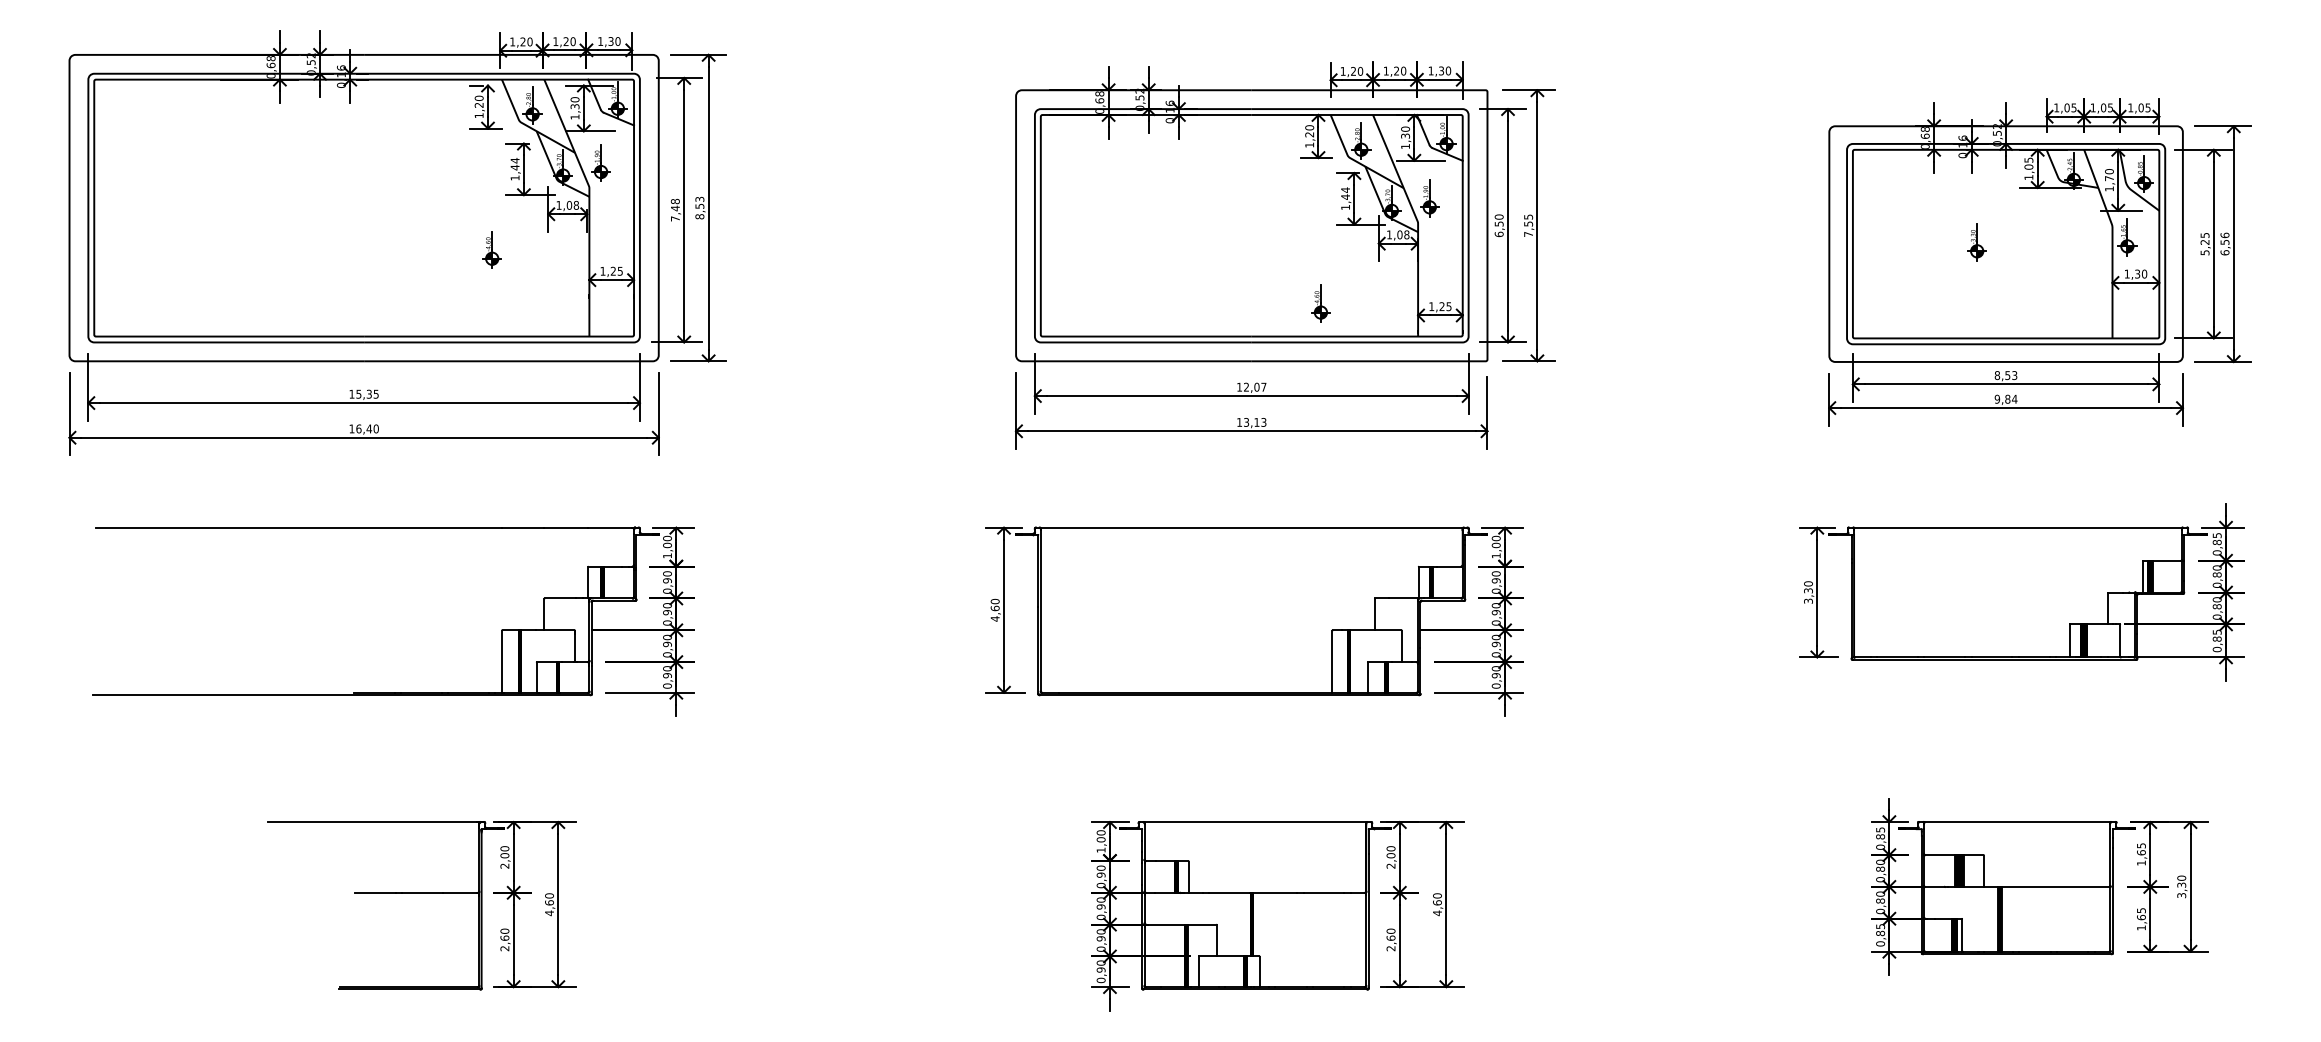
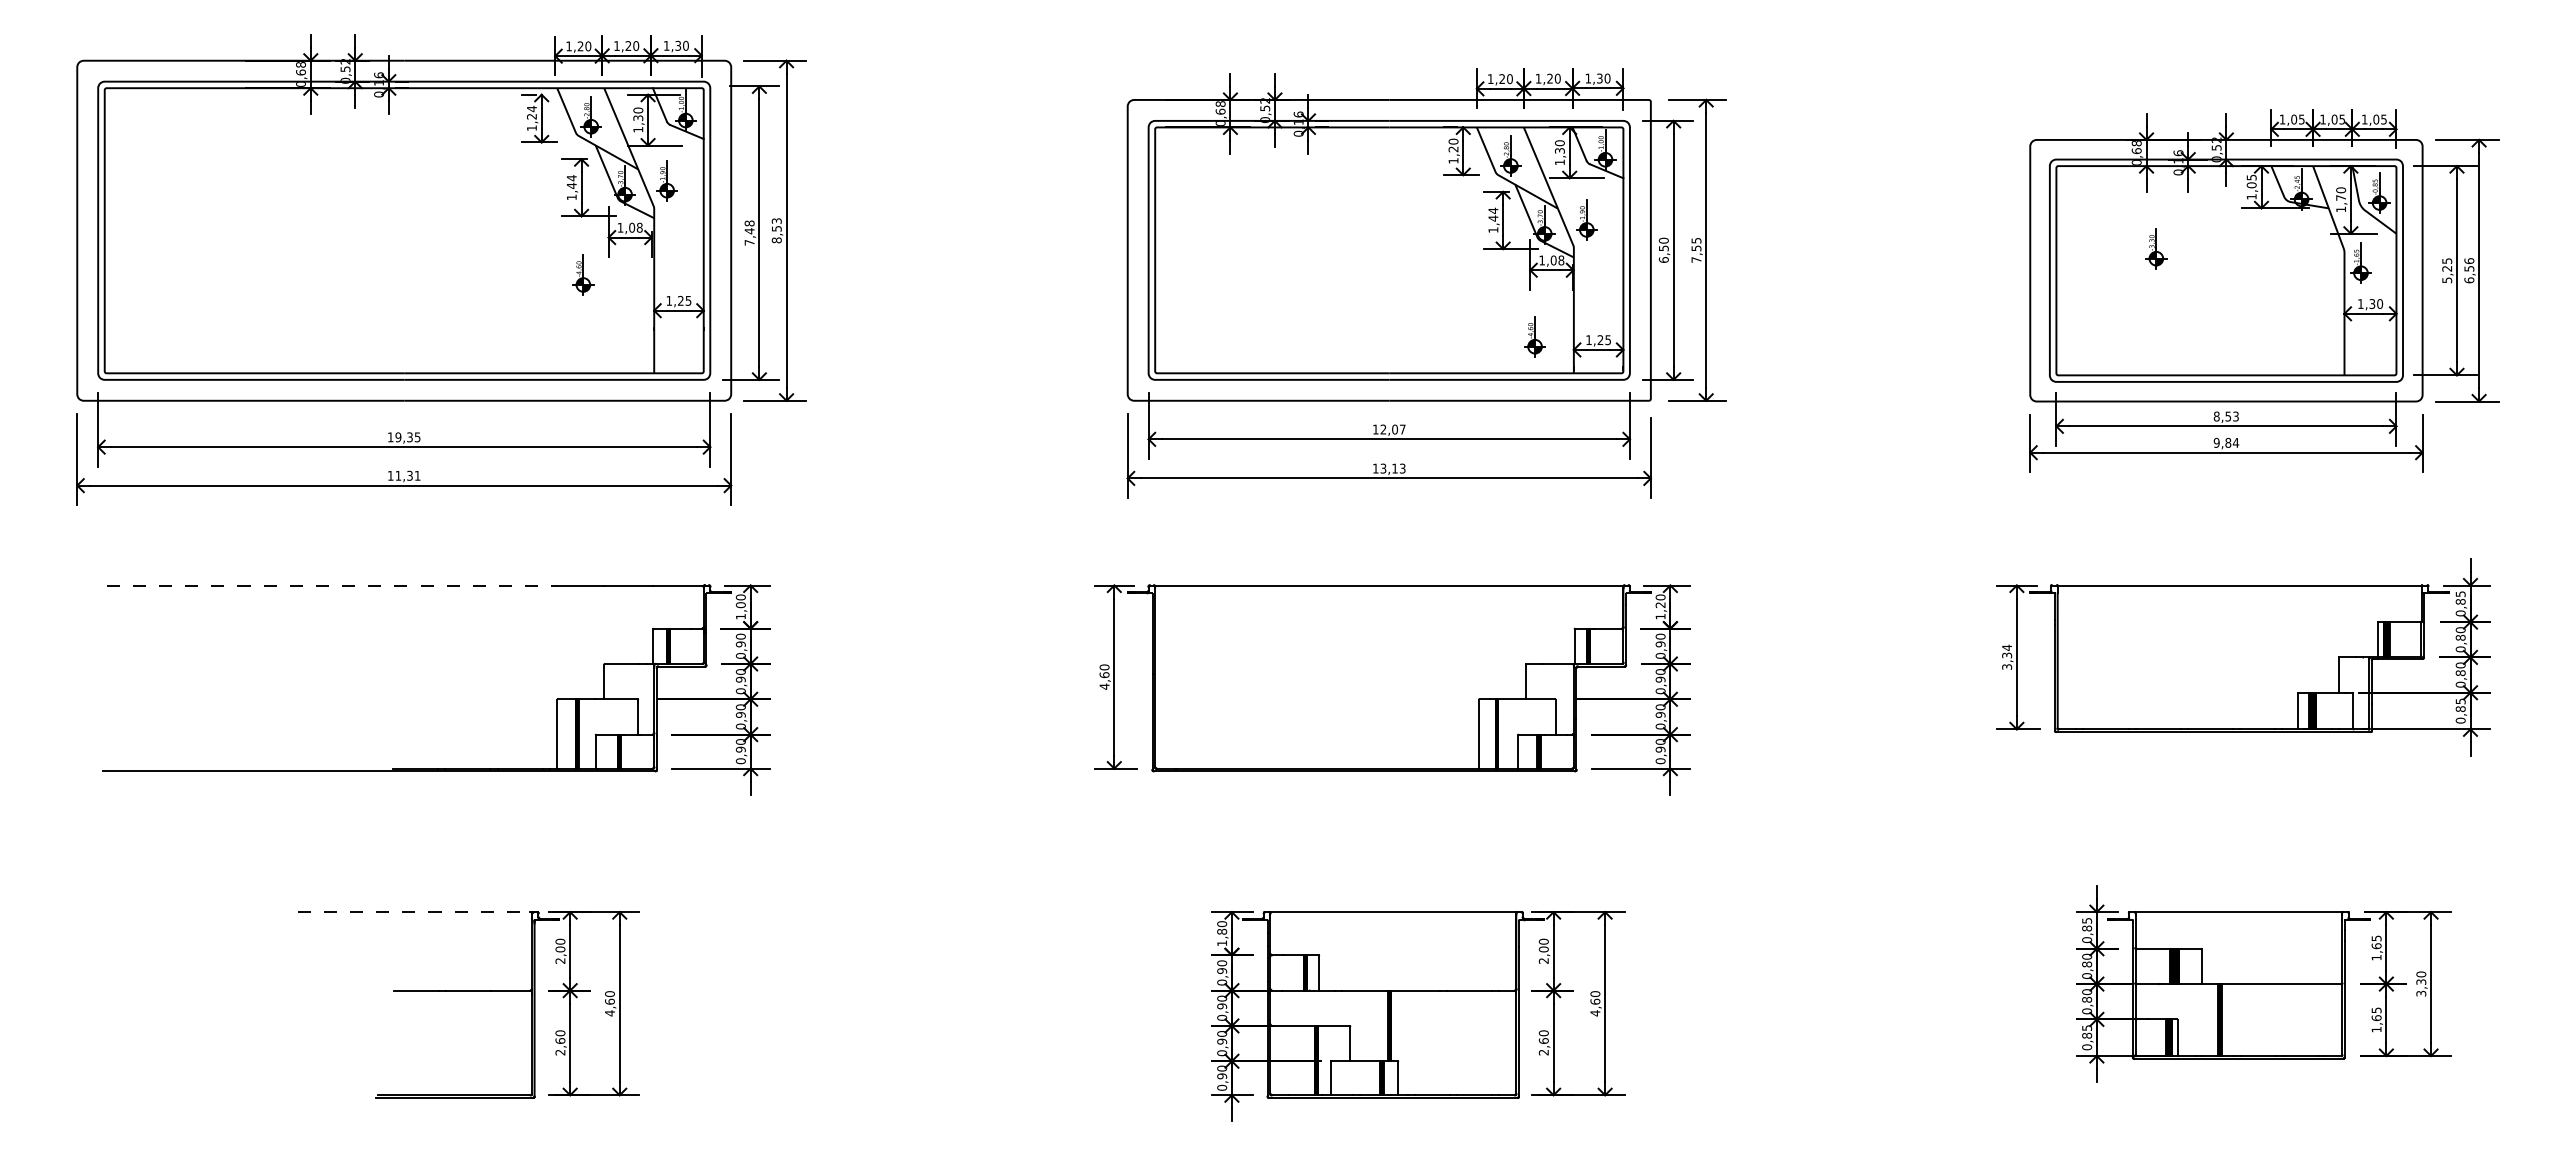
text: (478, 97) -> (531, 108), 1,20 -> 1,24
part: (1977, 242) -> (2156, 248), moved
part: (492, 249) -> (583, 274), moved
part: (1320, 303) -> (1534, 336), moved
text: (358, 393) -> (398, 436), 15,35 -> 19,35
text: (367, 428) -> (407, 475), 16,40 -> 11,31
line: (299, 527) -> (332, 585), solid -> dashed
text: (1496, 545) -> (1660, 605), 1,00 -> 1,20
text: (1808, 583) -> (2007, 647), 3,30 -> 3,34
line: (373, 822) -> (414, 912), solid -> dashed
text: (1100, 839) -> (1221, 931), 1,00 -> 1,80

